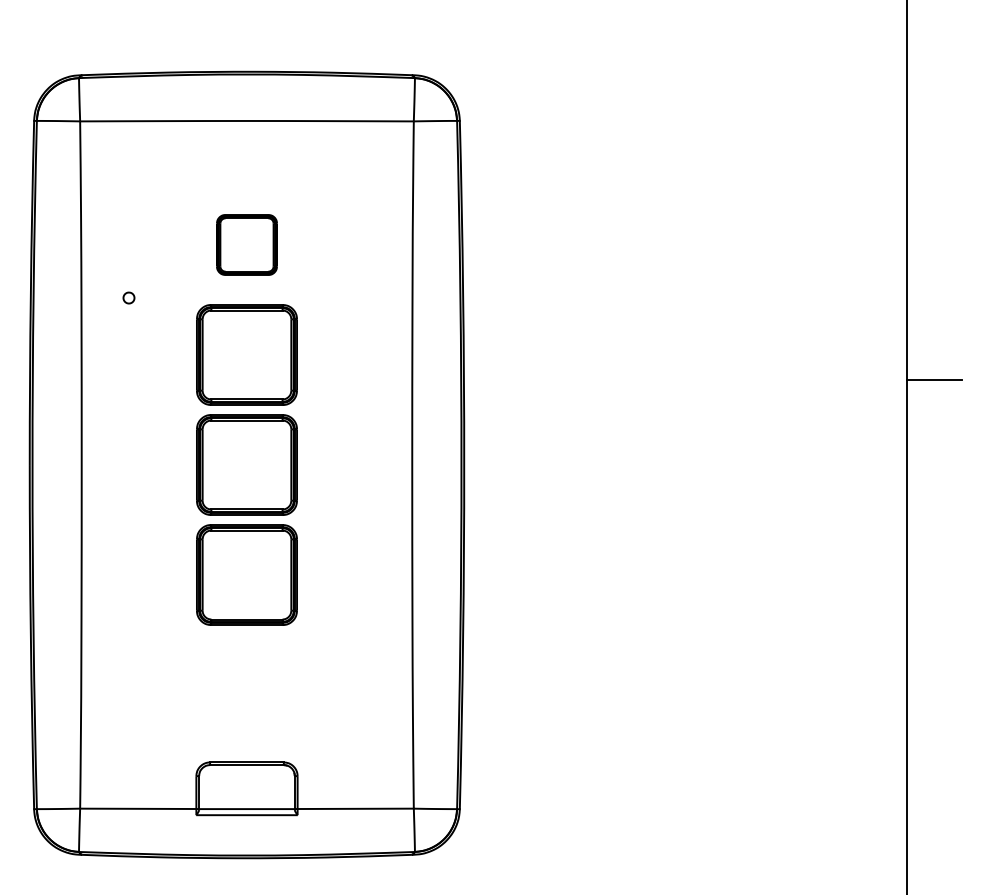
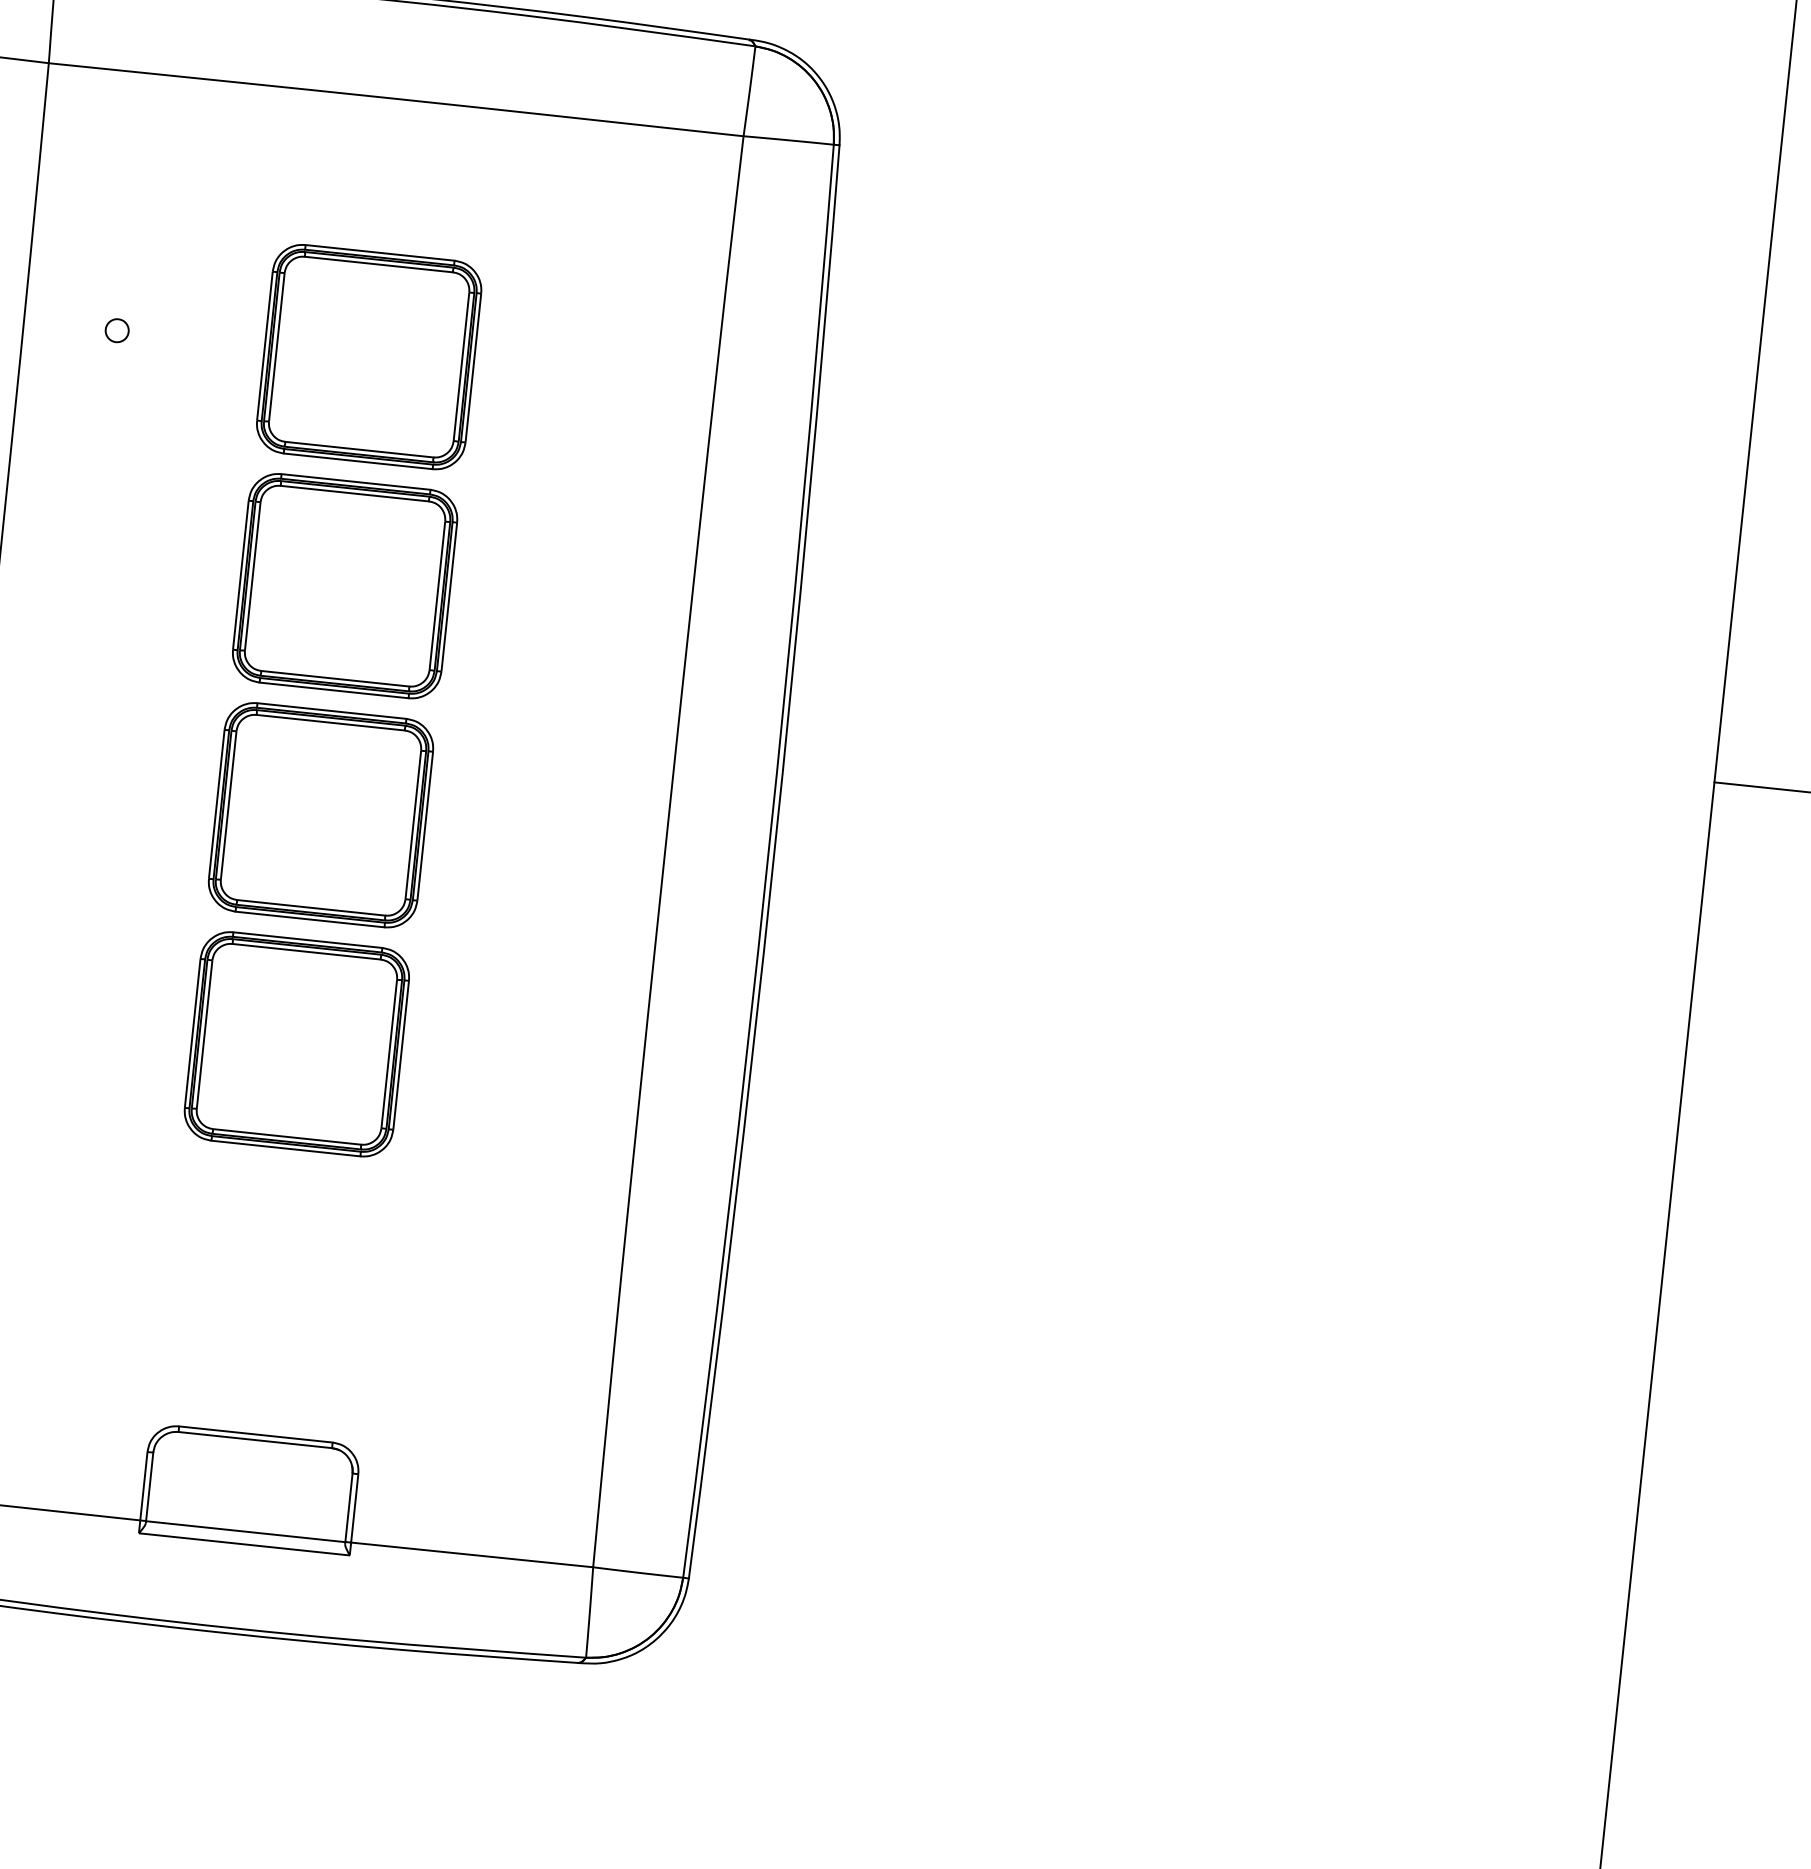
part: (246, 244) -> (368, 355), size x1.67
part: (128, 297) -> (116, 329), moved

